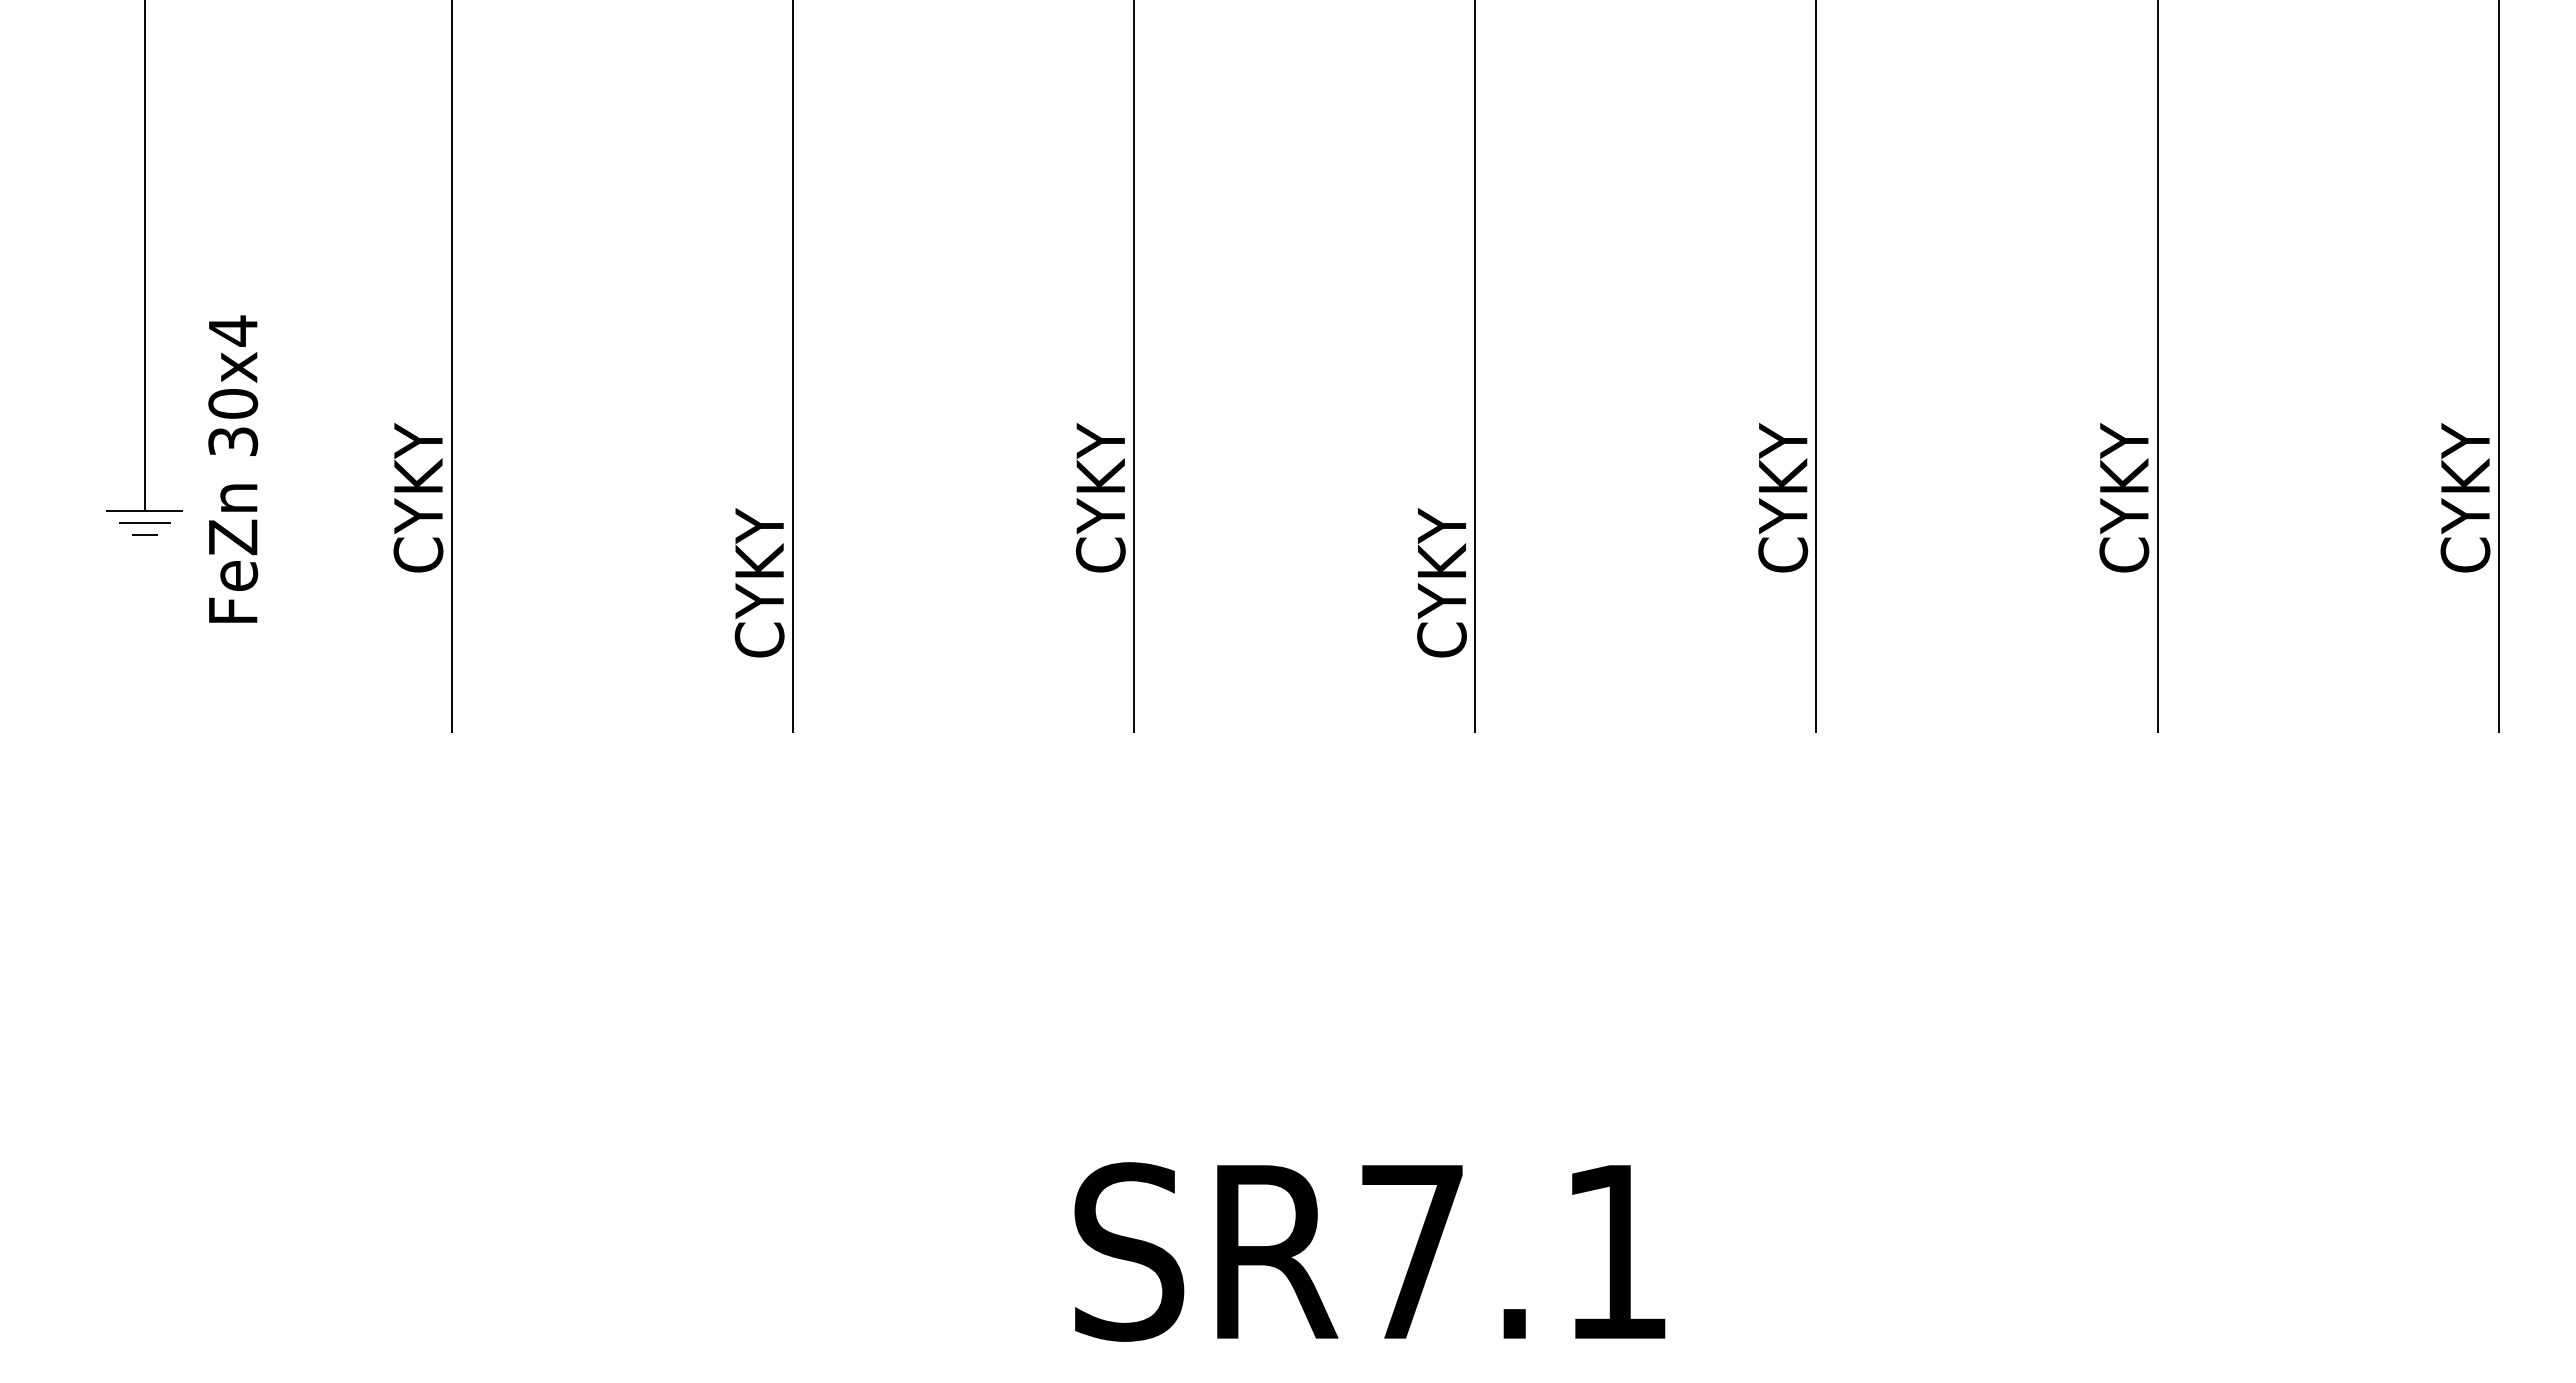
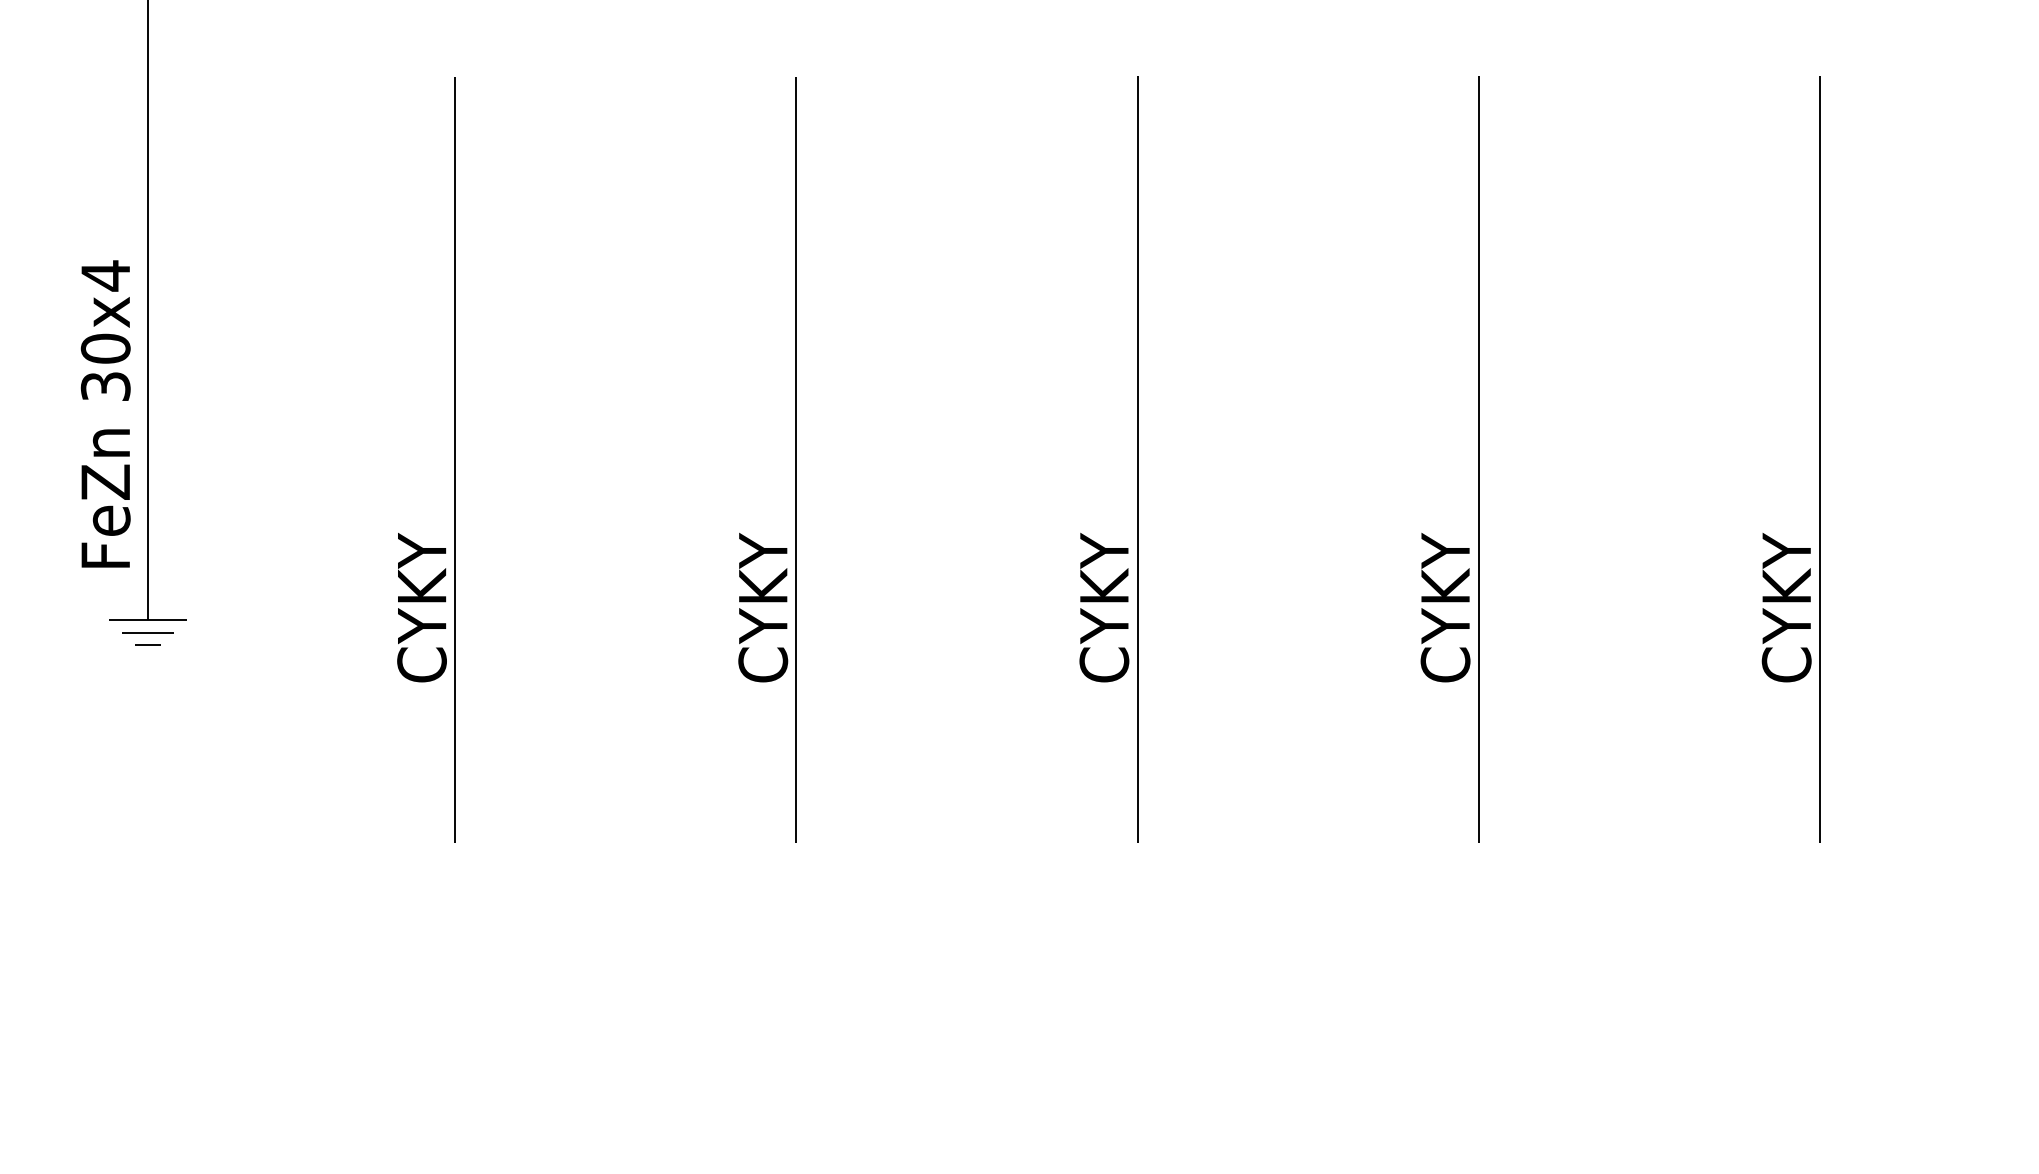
text: (233, 468) -> (106, 413), moved
text: (759, 582) -> (763, 607), moved
text: (1441, 582) -> (1445, 607), moved

